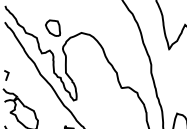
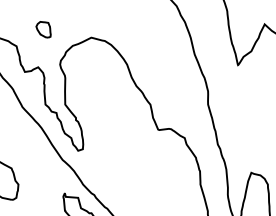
part: (52, 27) -> (42, 28), size x0.6

